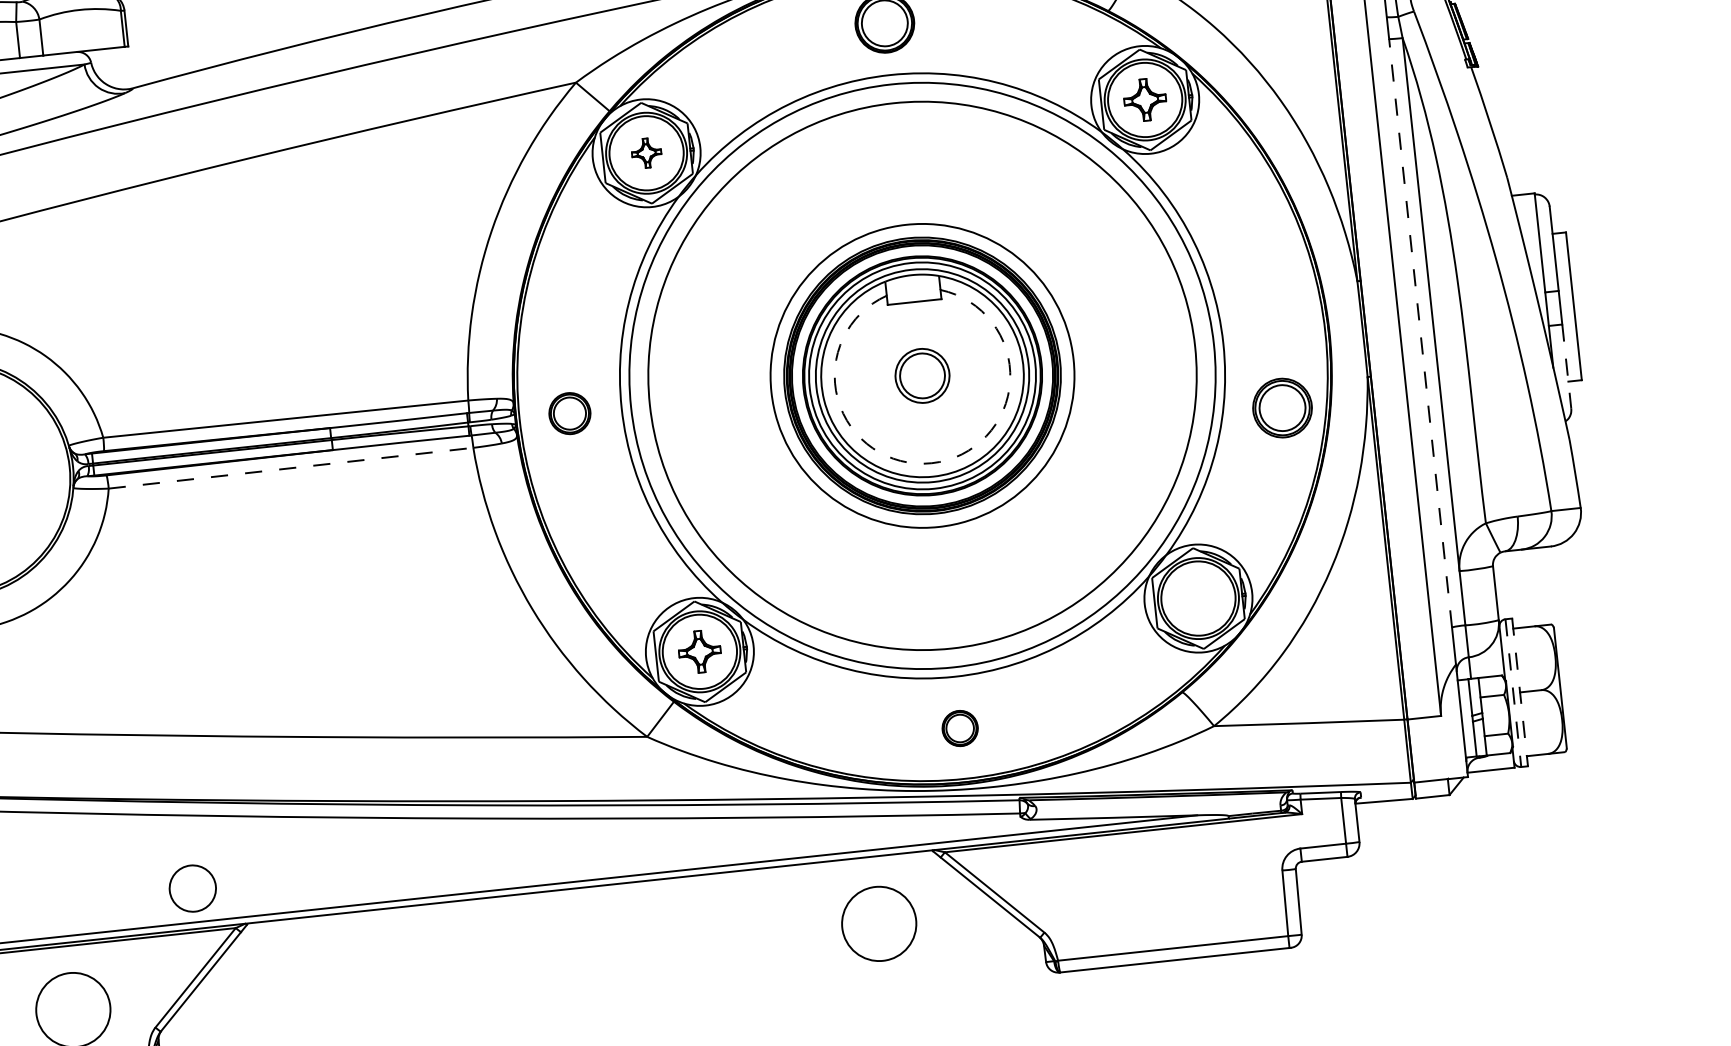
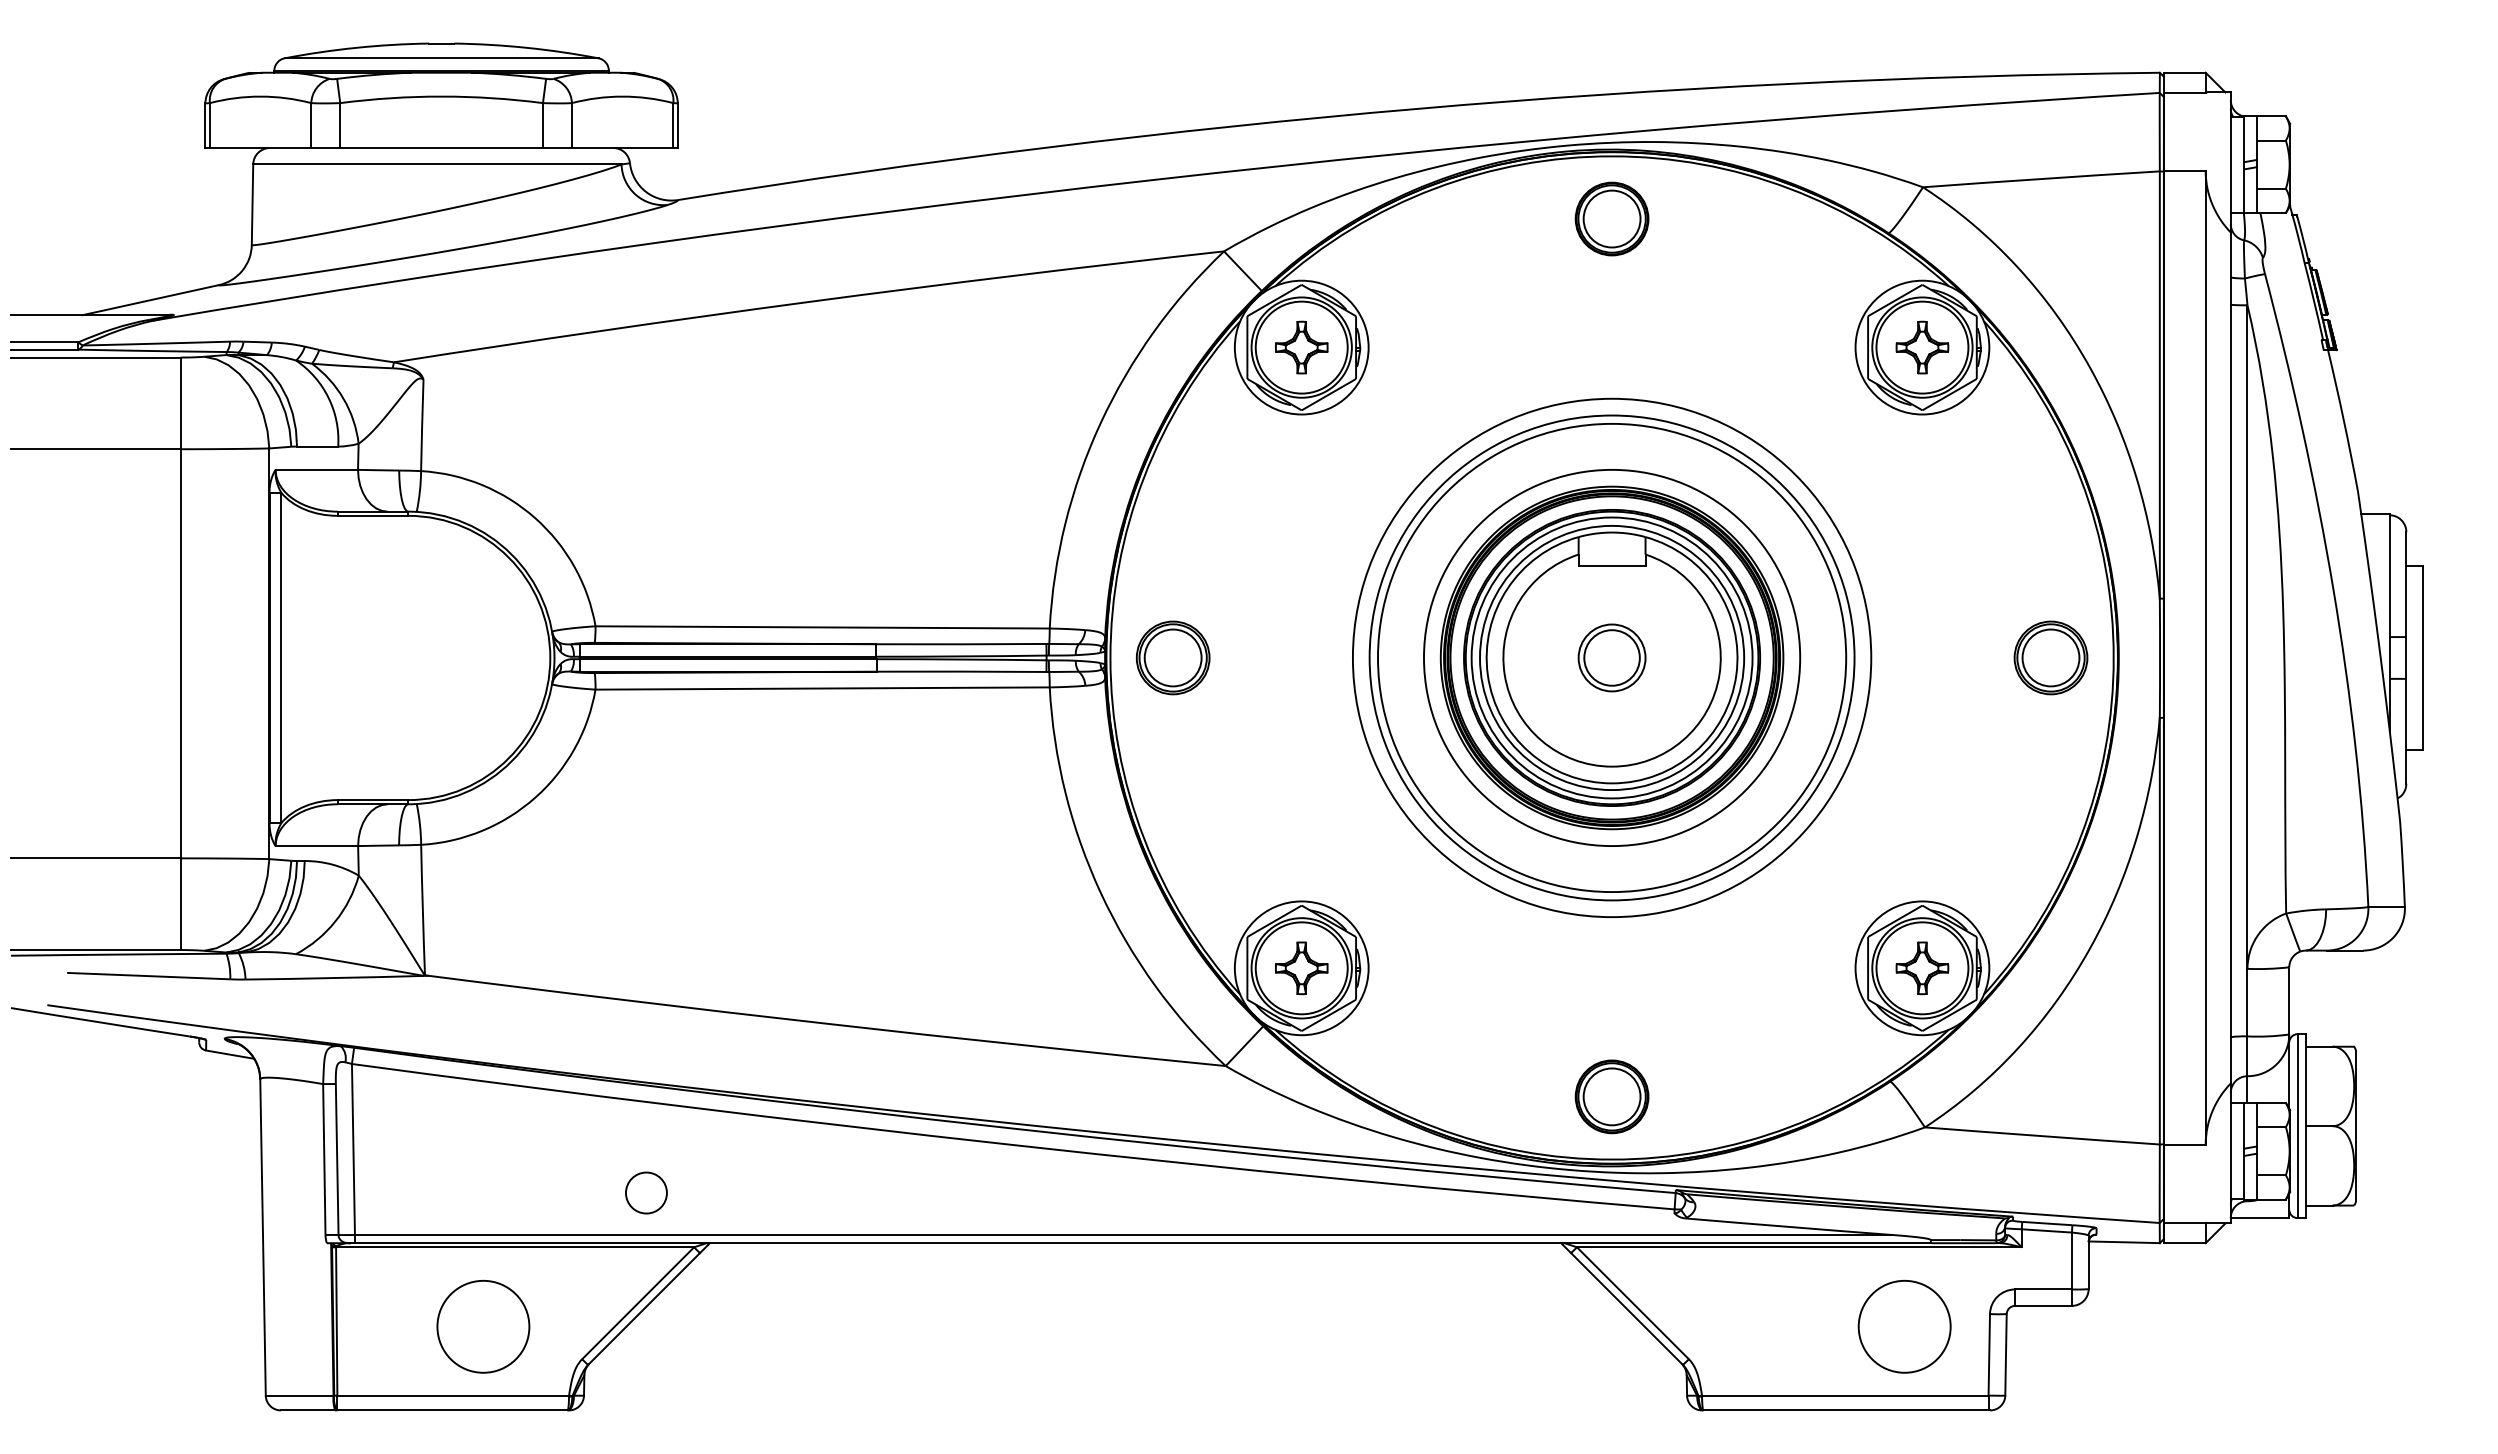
part: (646, 153) -> (1301, 347), size x1.43
line: (1420, 332) -> (2230, 670), dashed -> solid
line: (1566, 366) -> (2406, 731), dashed -> solid
circle: (922, 375) -> (1611, 657), size x0.62
circle: (922, 375) -> (1611, 657), size x0.71
circle: (922, 375) -> (1611, 657), size x0.71
part: (1282, 407) -> (2050, 657), moved
part: (569, 413) -> (1172, 657), size x1.43
arc: (932, 463) -> (1612, 766), dashed -> solid
line: (290, 468) -> (821, 688), dashed -> solid
part: (1198, 598) -> (1922, 968), added
line: (1520, 692) -> (2306, 1126), dashed -> solid
line: (1513, 693) -> (2297, 1126), dashed -> solid
part: (959, 728) -> (1611, 1096), size x1.67
circle: (192, 888) -> (645, 1192), size x0.71
circle: (879, 923) -> (1904, 1326), moved

